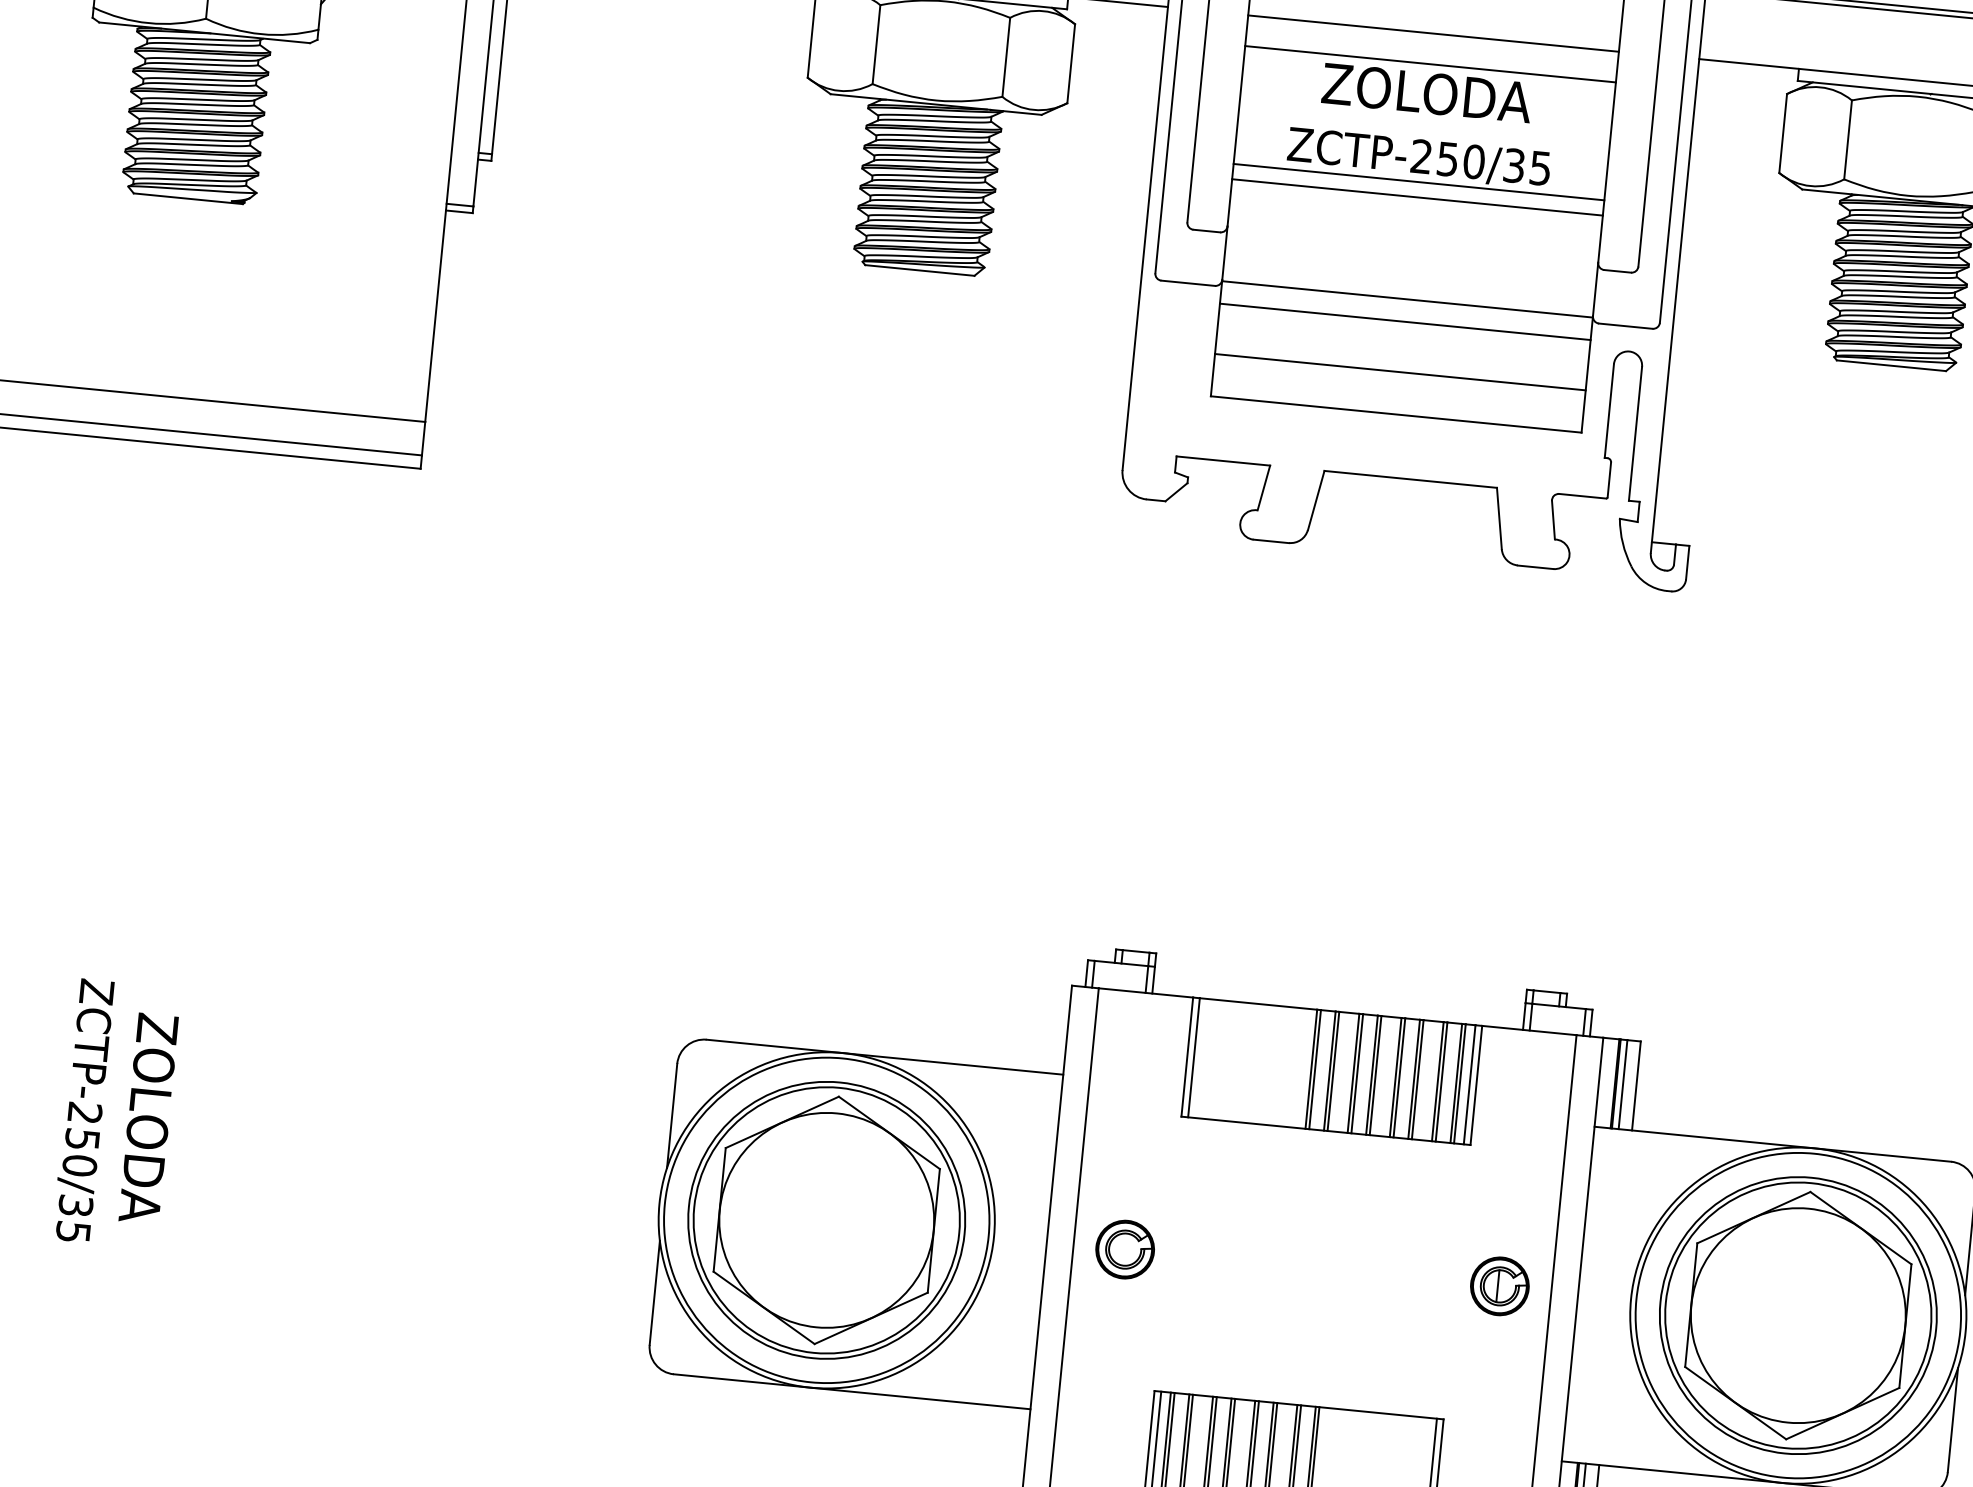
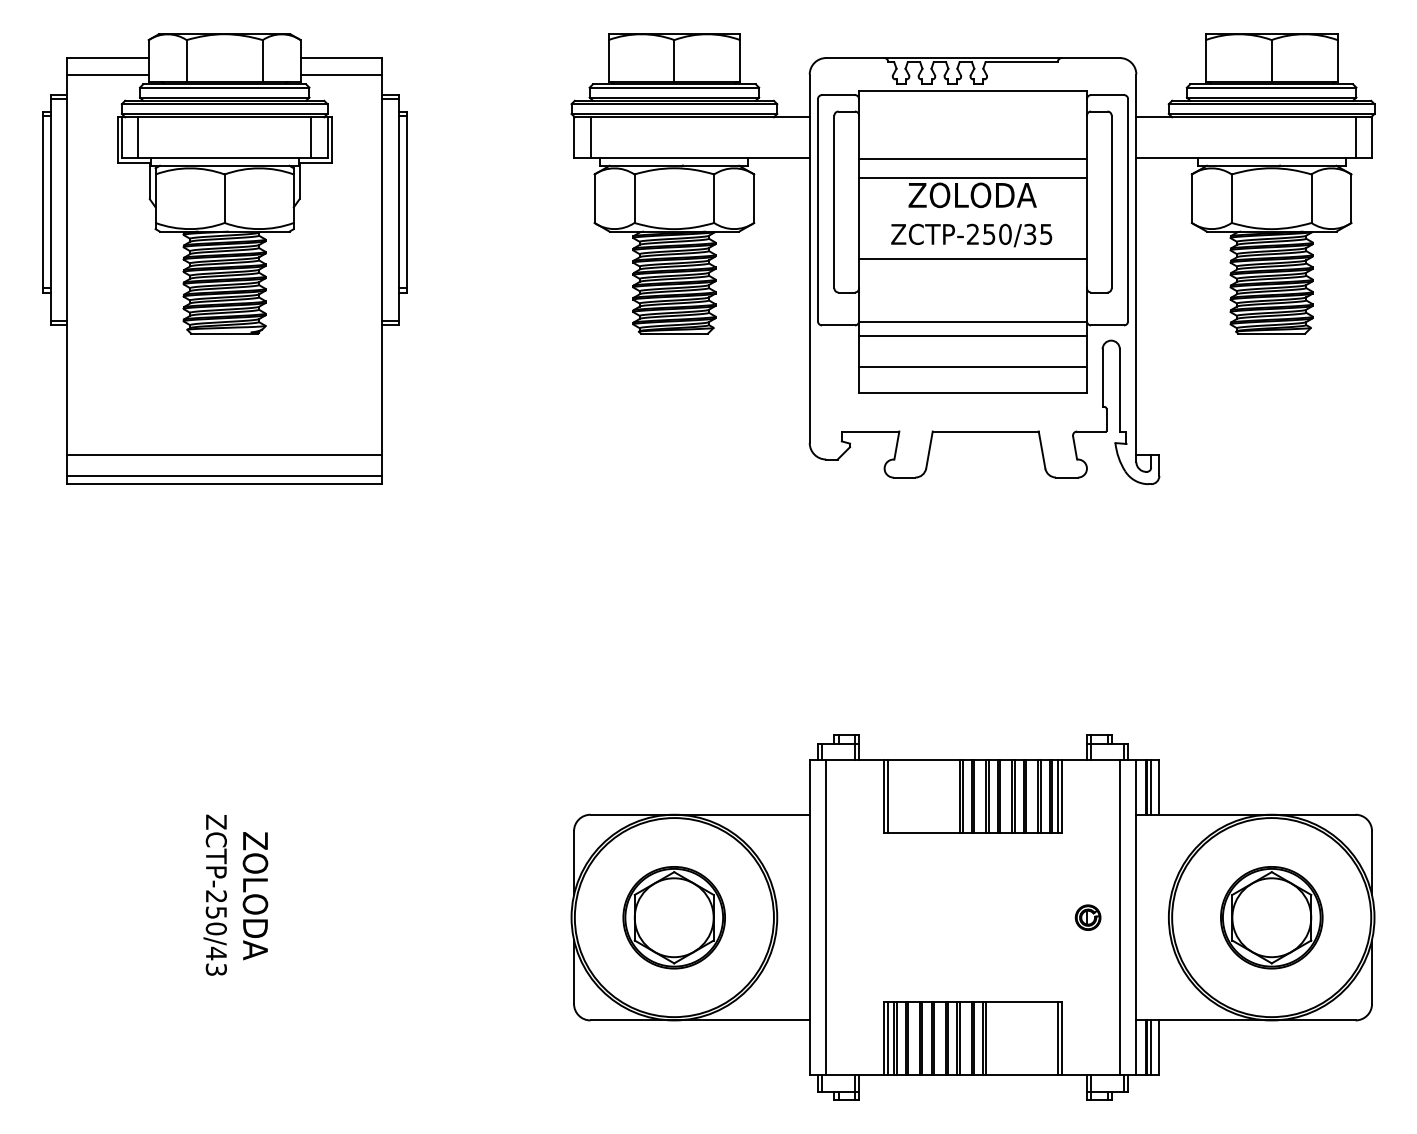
line: (1418, 182) -> (972, 250), removed
text: (73, 1216) -> (215, 960), ZCTP-250/35 -> ZCTP-250/43
part: (825, 1220) -> (673, 917), size x0.6
part: (1124, 1249) -> (857, 917), removed
part: (1498, 1286) -> (1087, 917), size x0.7
part: (1798, 1315) -> (1271, 917), size x0.6

